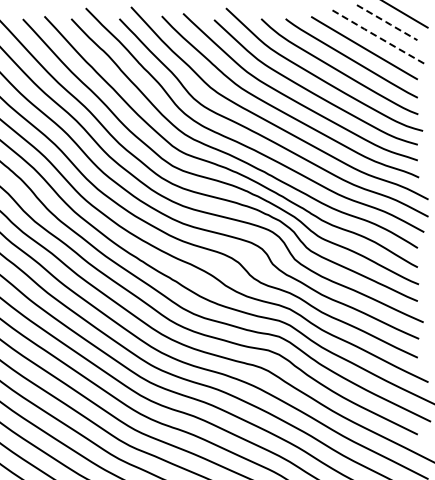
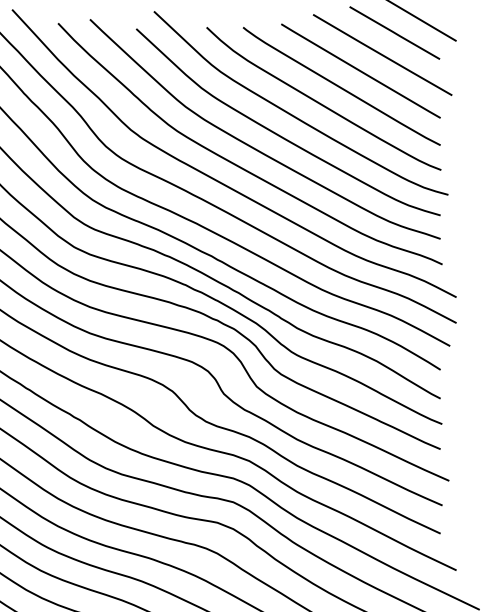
line: (387, 22) -> (395, 32), dashed -> solid
line: (378, 37) -> (381, 55), dashed -> solid

